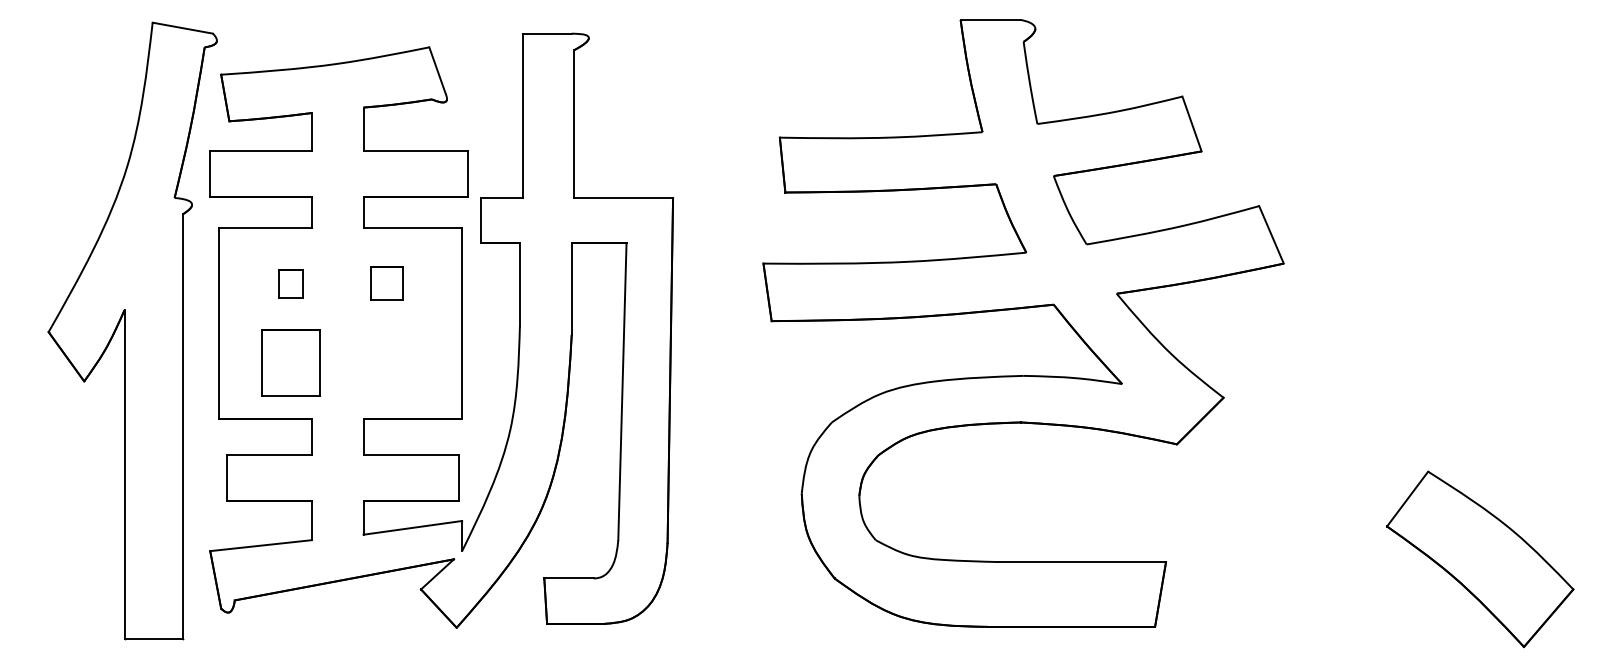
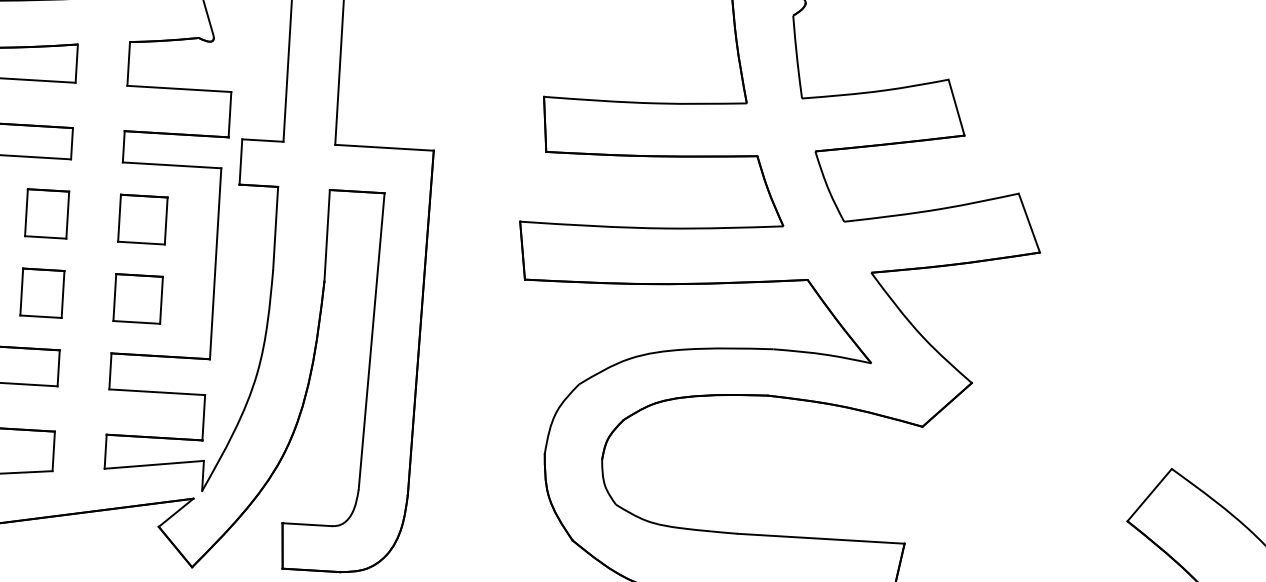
part: (290, 283) -> (46, 213), size x1.67
part: (386, 283) -> (142, 219), size x1.43
part: (290, 363) -> (41, 293), size x0.71
part: (386, 363) -> (137, 299), added

